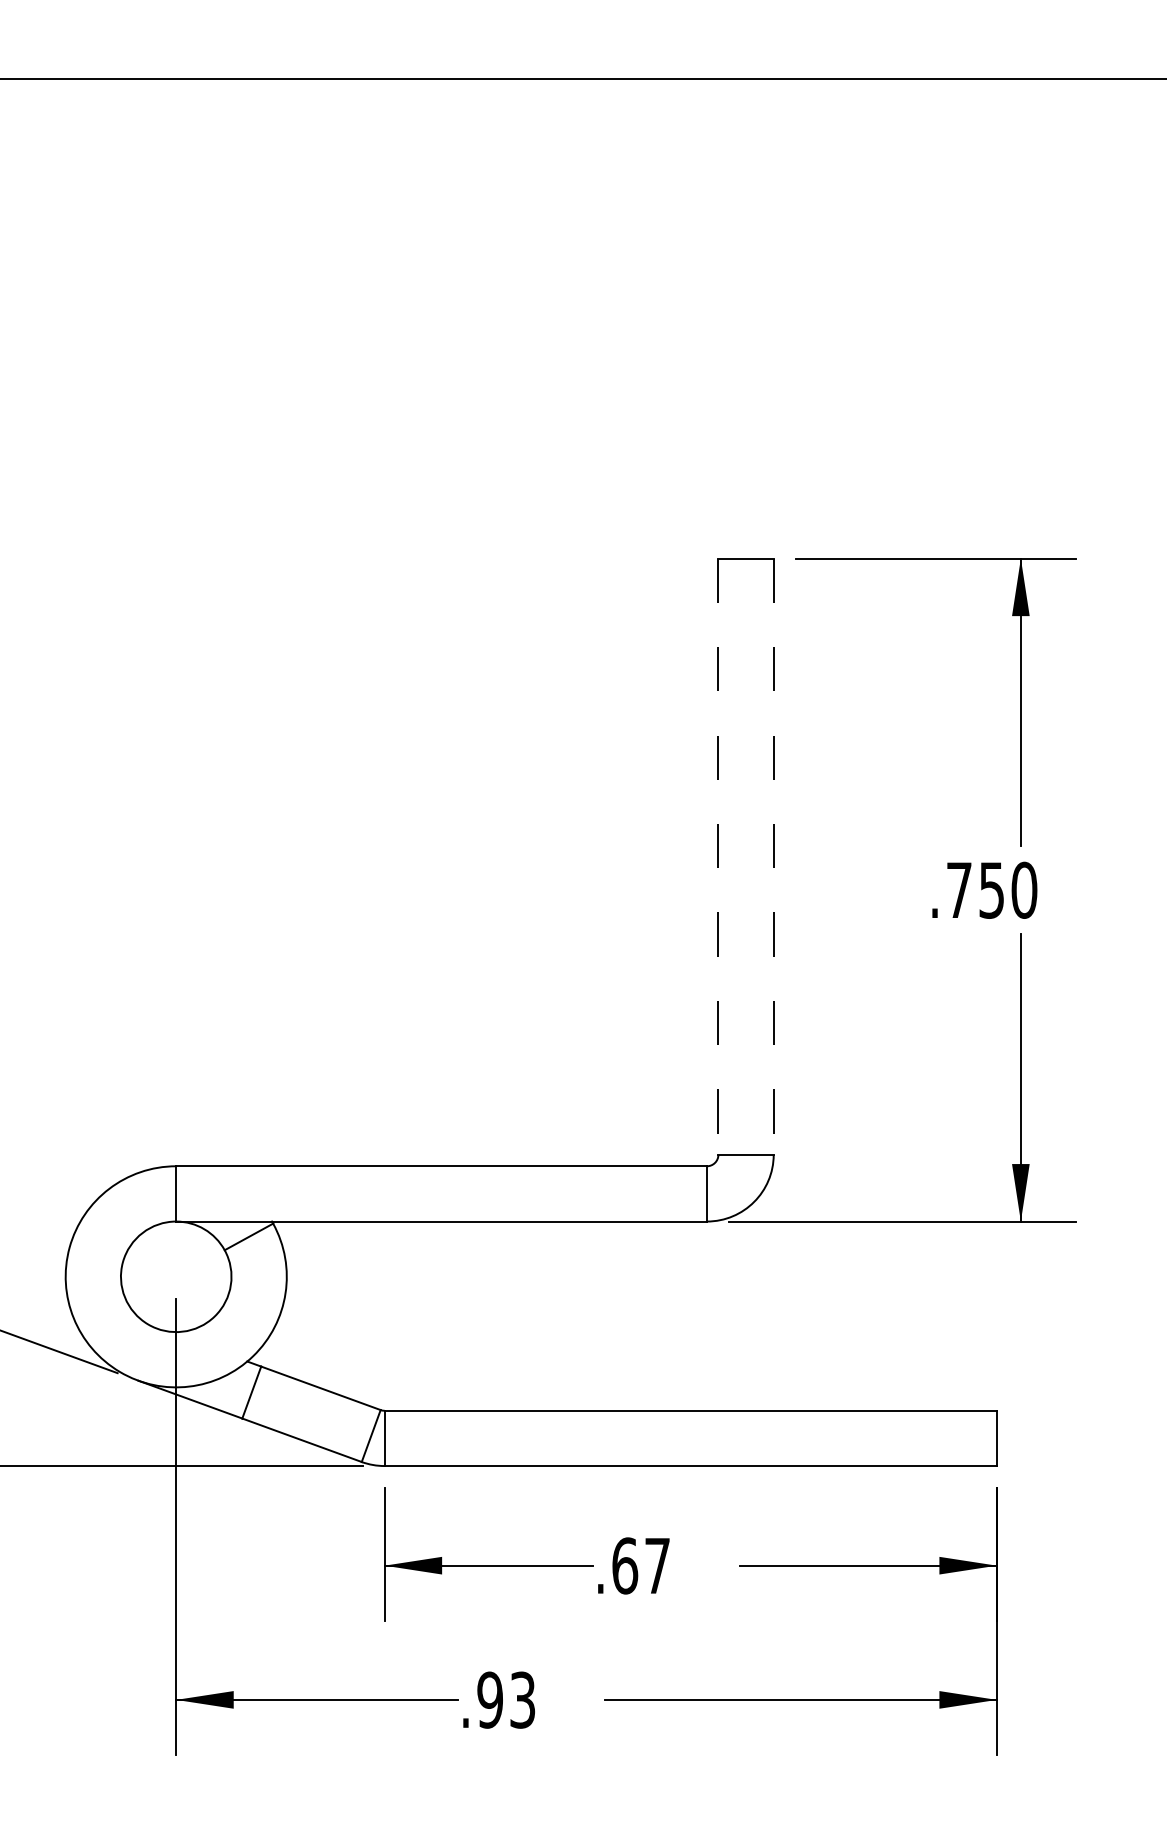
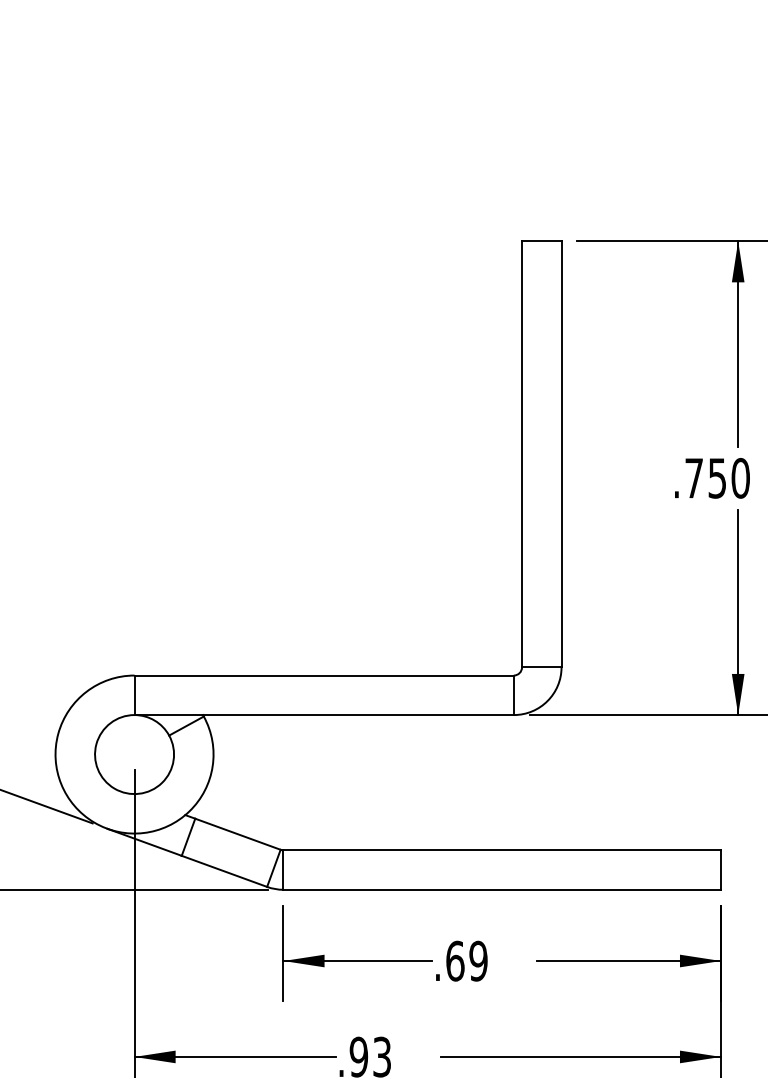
line: (718, 857) -> (522, 454), dashed -> solid
line: (773, 857) -> (561, 454), dashed -> solid
text: (657, 1565) -> (478, 960), .67 -> .69

